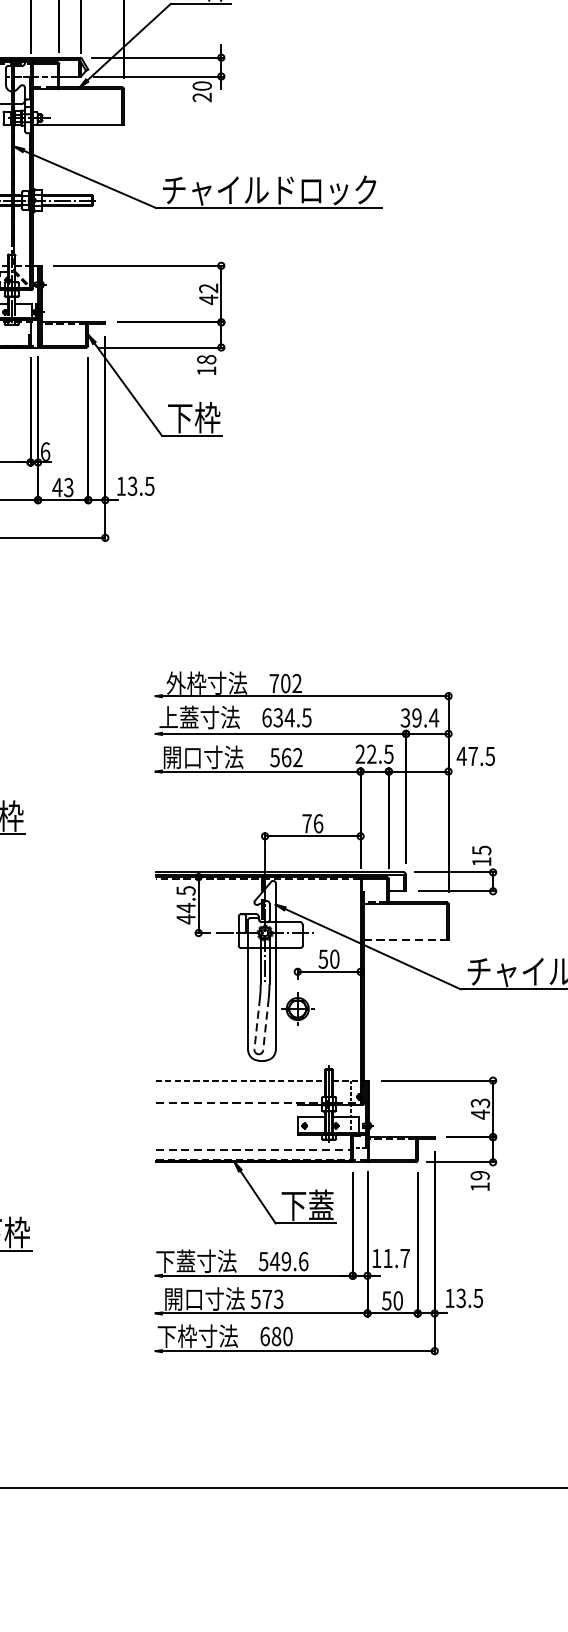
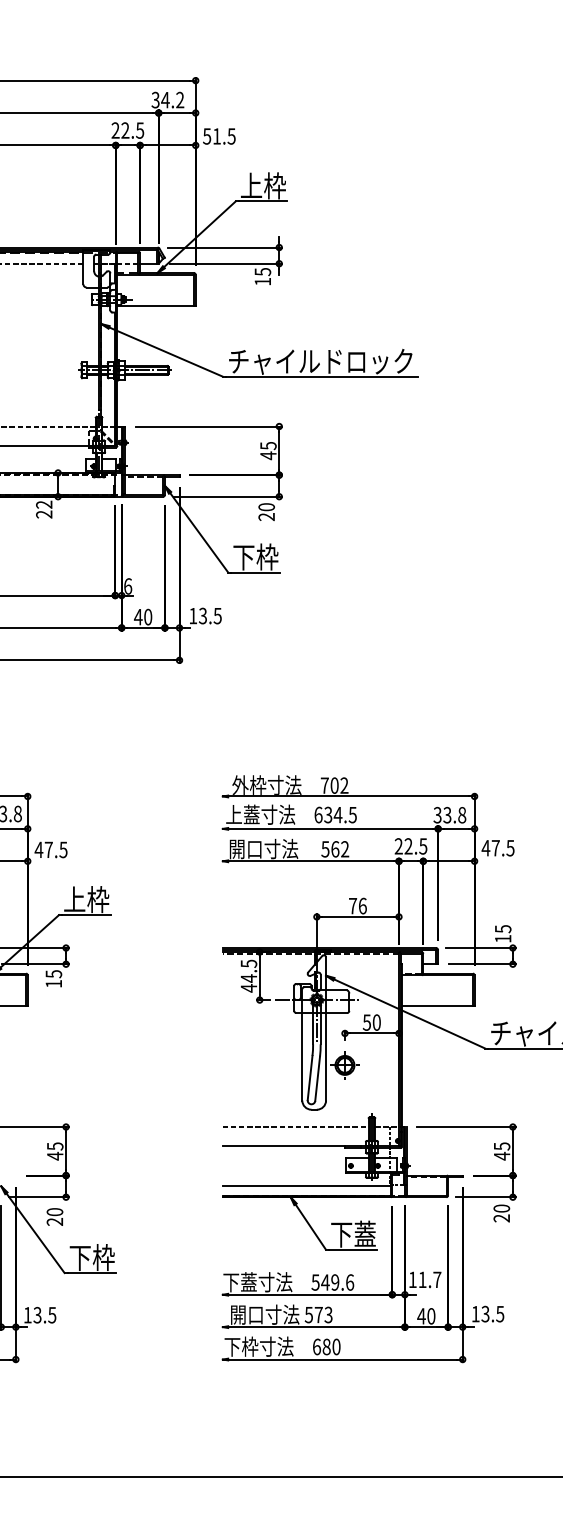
text: (201, 91) -> (262, 276), 20 -> 15
text: (208, 287) -> (268, 445), 42 -> 45
text: (206, 365) -> (266, 512), 18 -> 20
text: (69, 488) -> (148, 617), 43 -> 40
text: (425, 718) -> (454, 815), 39.4 -> 33.8
line: (405, 940) -> (437, 1006), dashed -> solid
line: (257, 1024) -> (310, 1078), dashed -> solid
line: (265, 1025) -> (317, 1079), dashed -> solid
line: (258, 1103) -> (311, 1146), dashed -> solid
text: (479, 1103) -> (501, 1146), 43 -> 45
line: (254, 1149) -> (307, 1186), dashed -> solid
text: (479, 1181) -> (501, 1213), 19 -> 20
text: (386, 1301) -> (421, 1316), 50 -> 40

